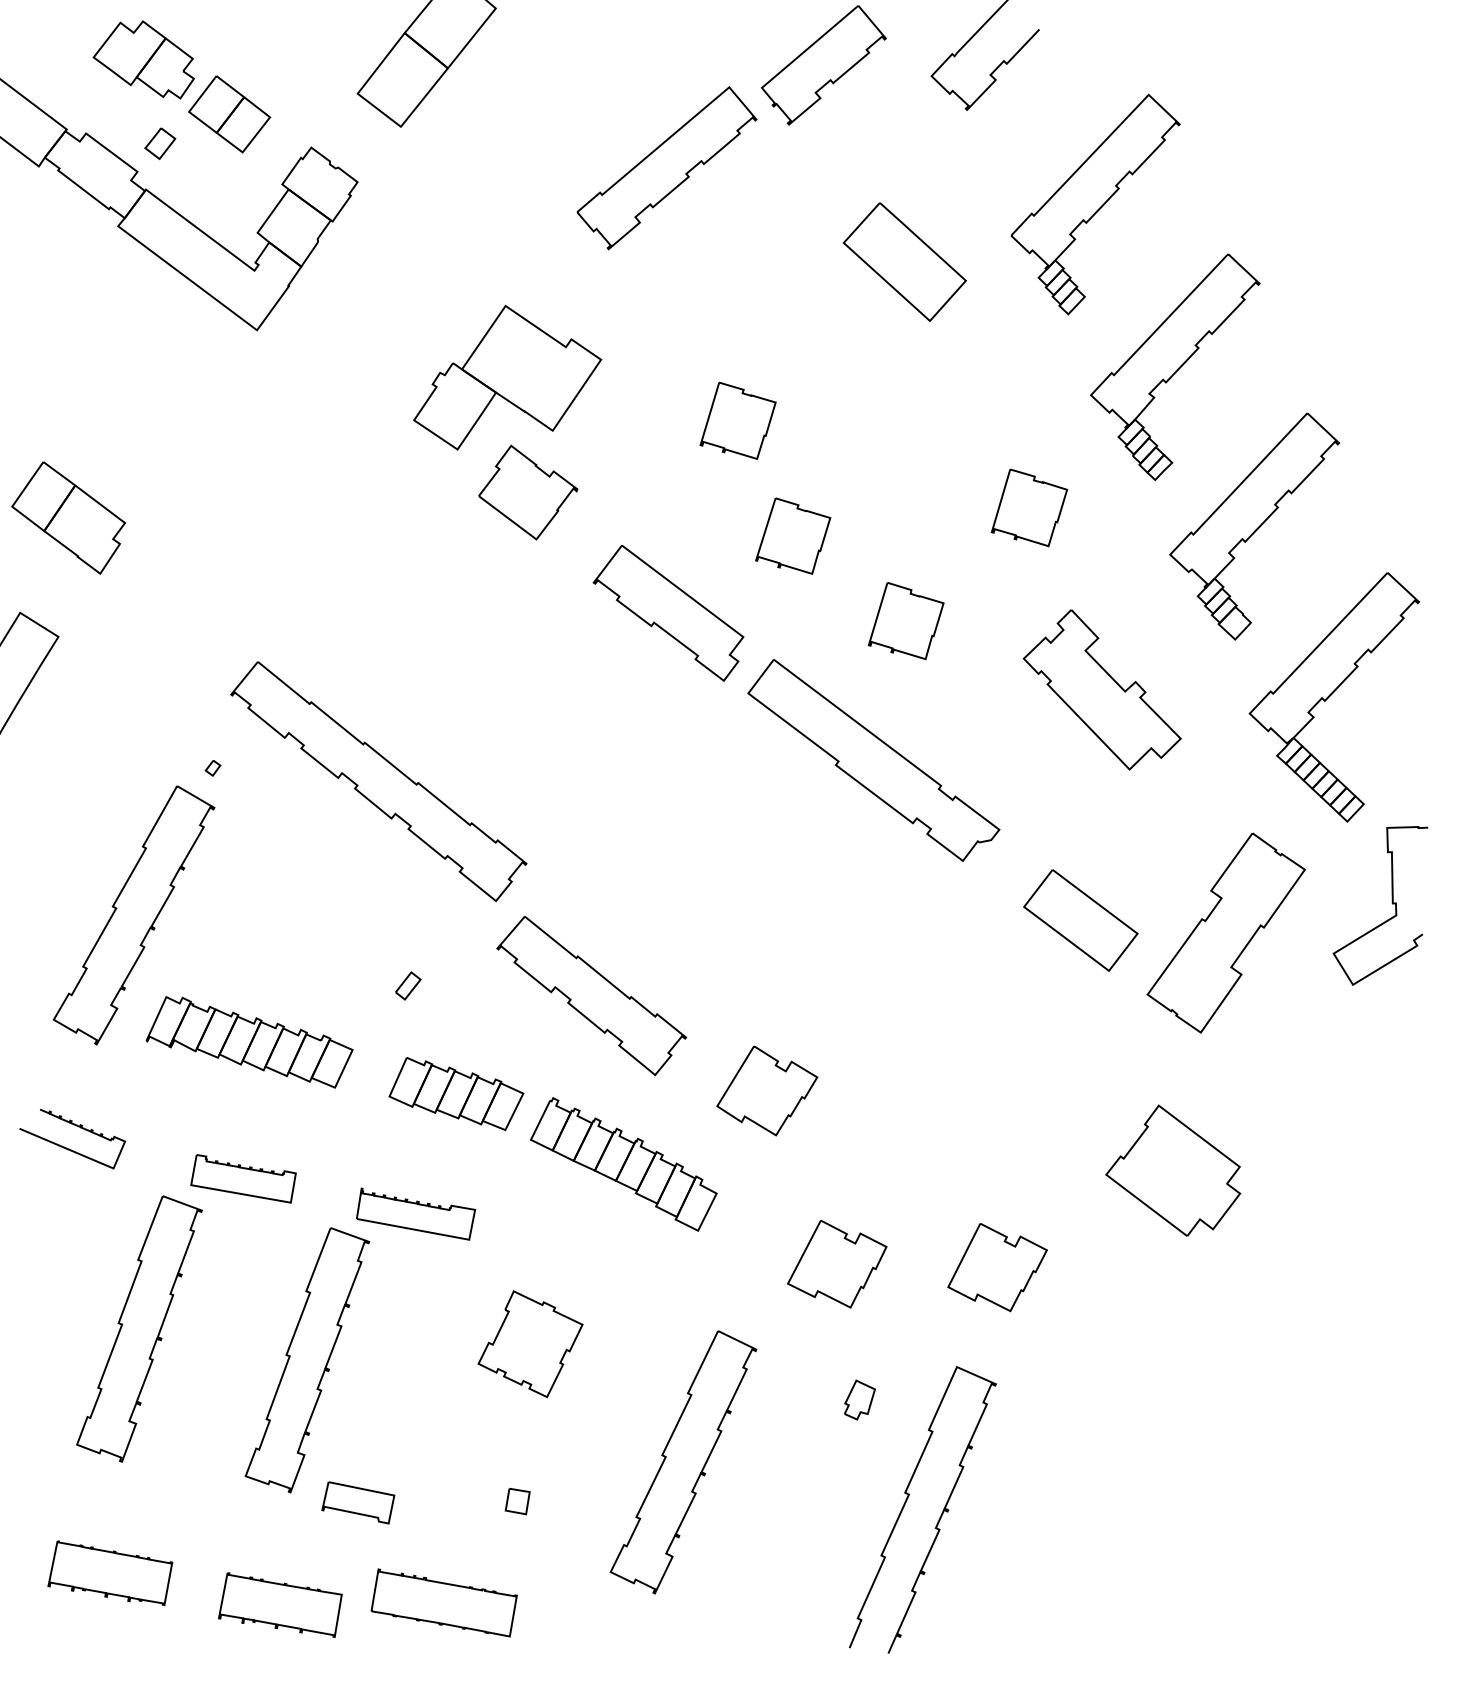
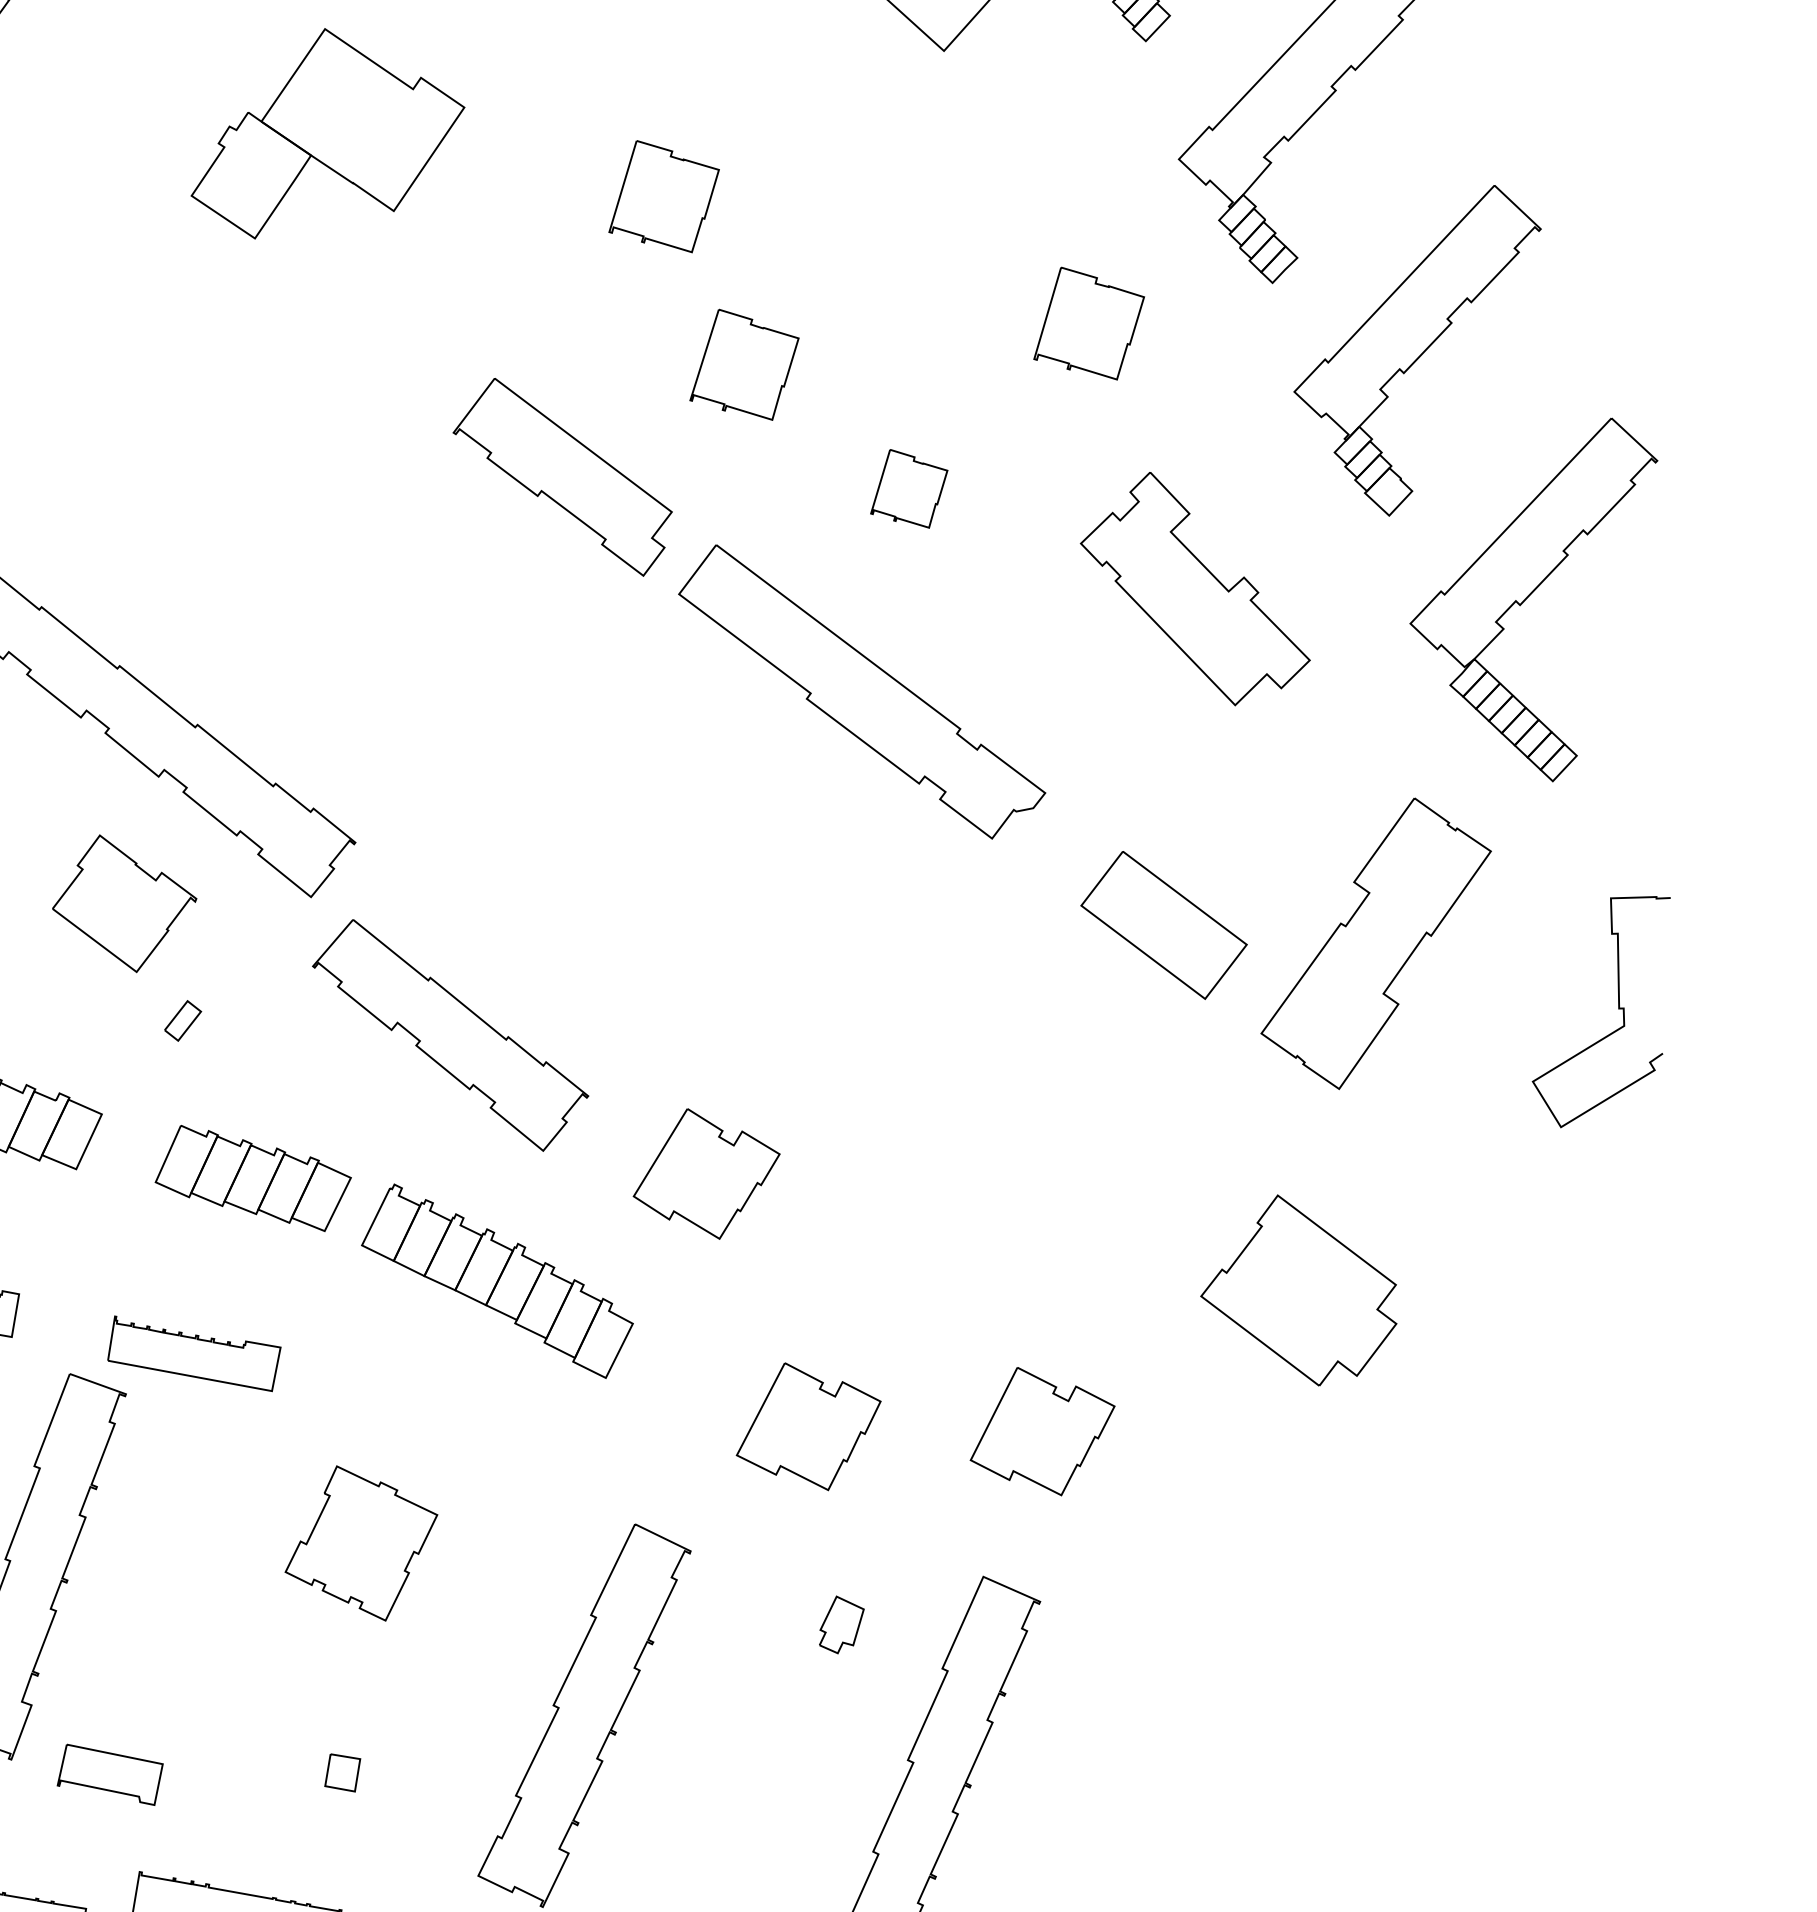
part: (528, 492) -> (125, 903), moved
part: (905, 621) -> (908, 489), size x0.7
curve: (1391, 902) -> (1617, 1007), moved

